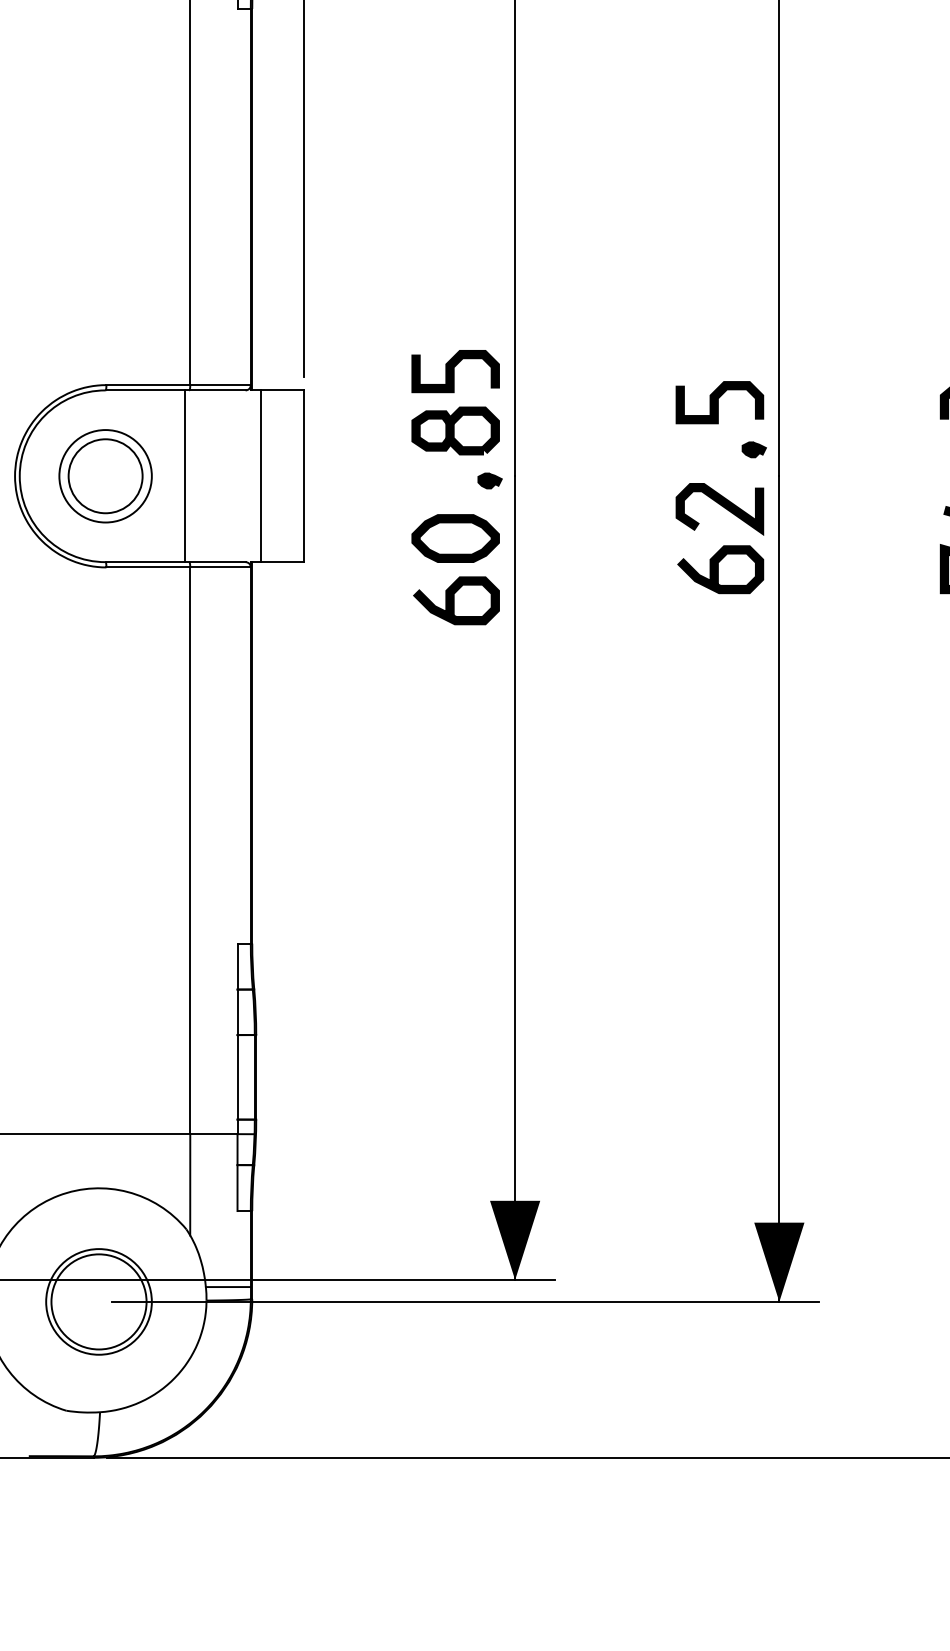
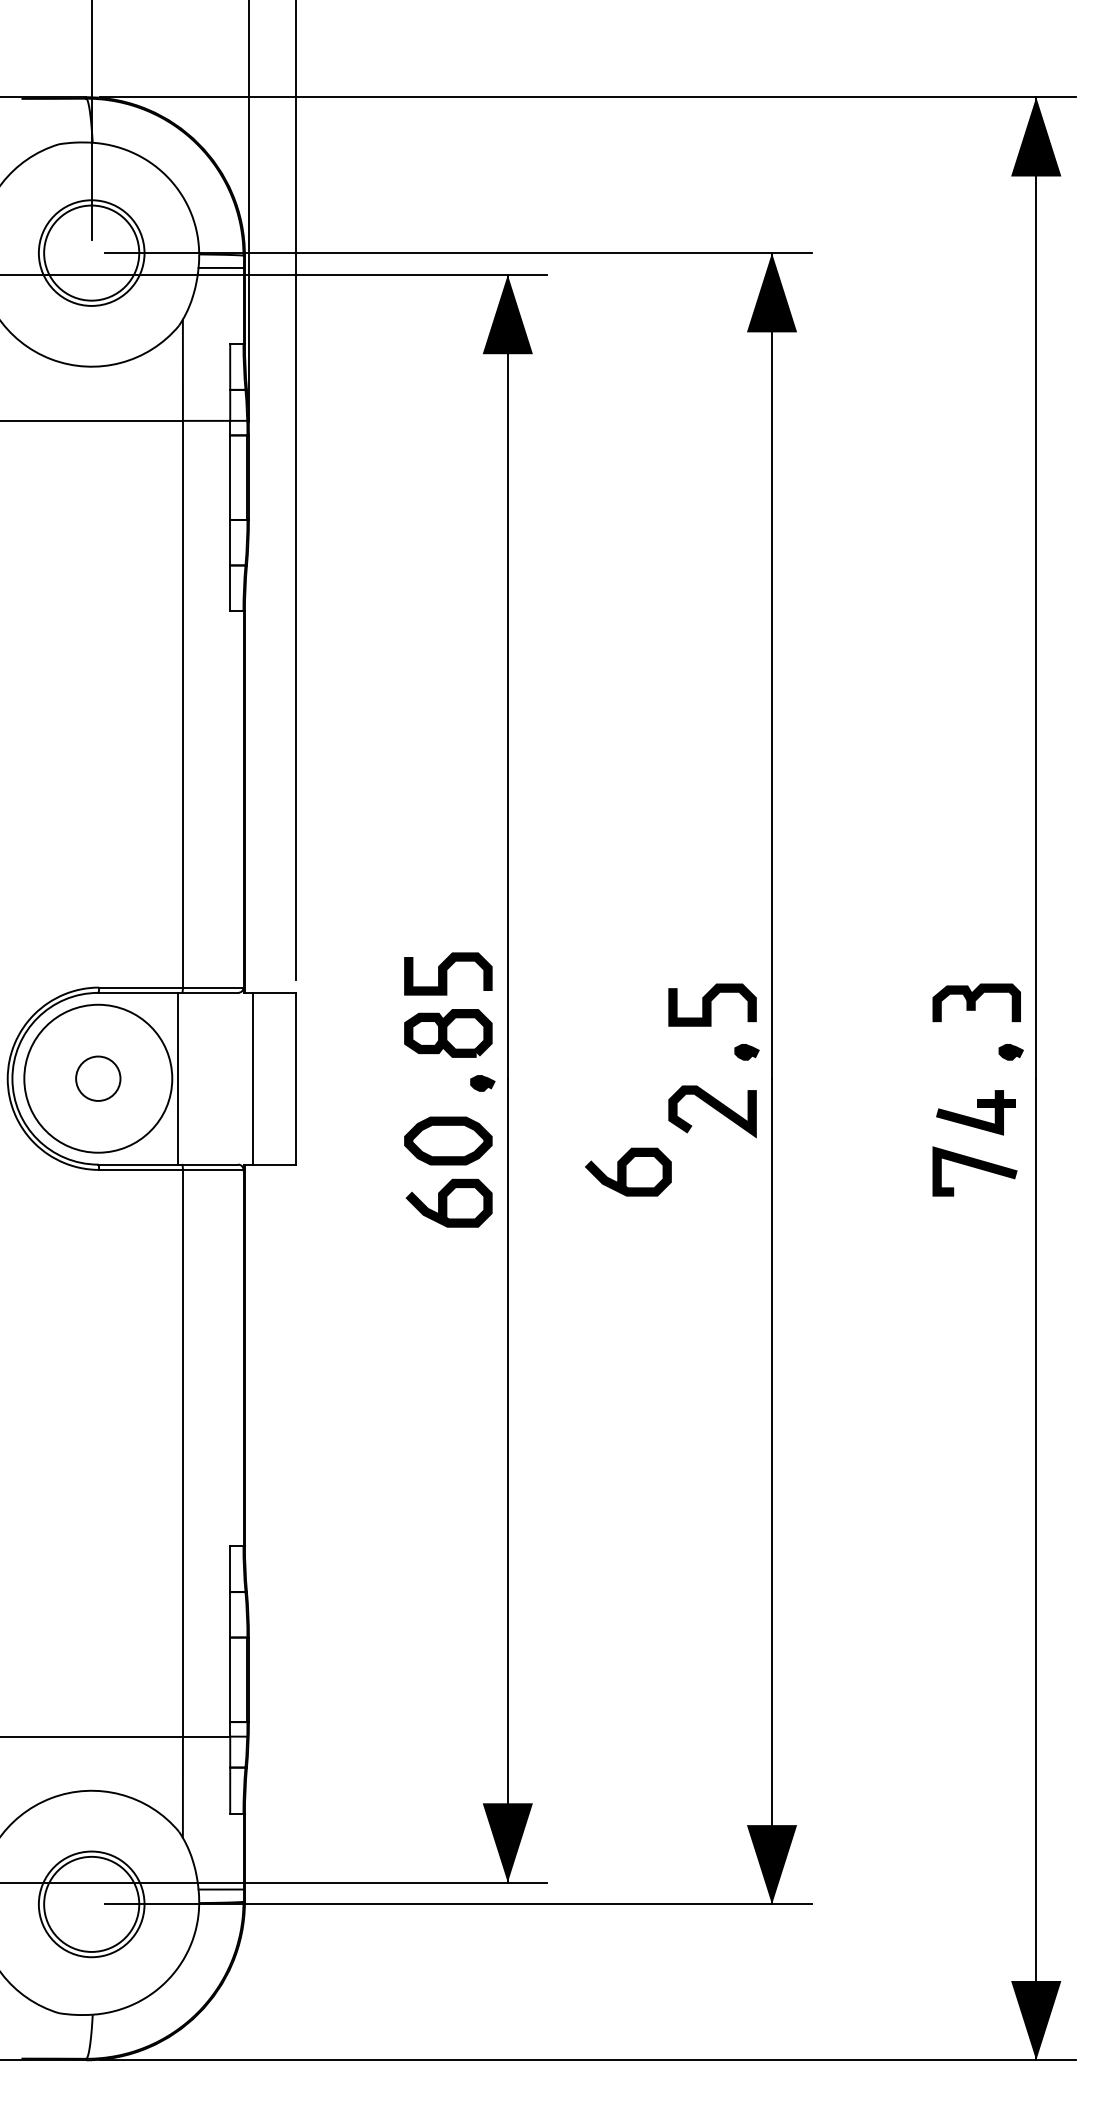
circle: (105, 476) -> (98, 1078), size x0.6
circle: (105, 476) -> (98, 1078), size x1.6
curve: (718, 569) -> (626, 1171), moved

